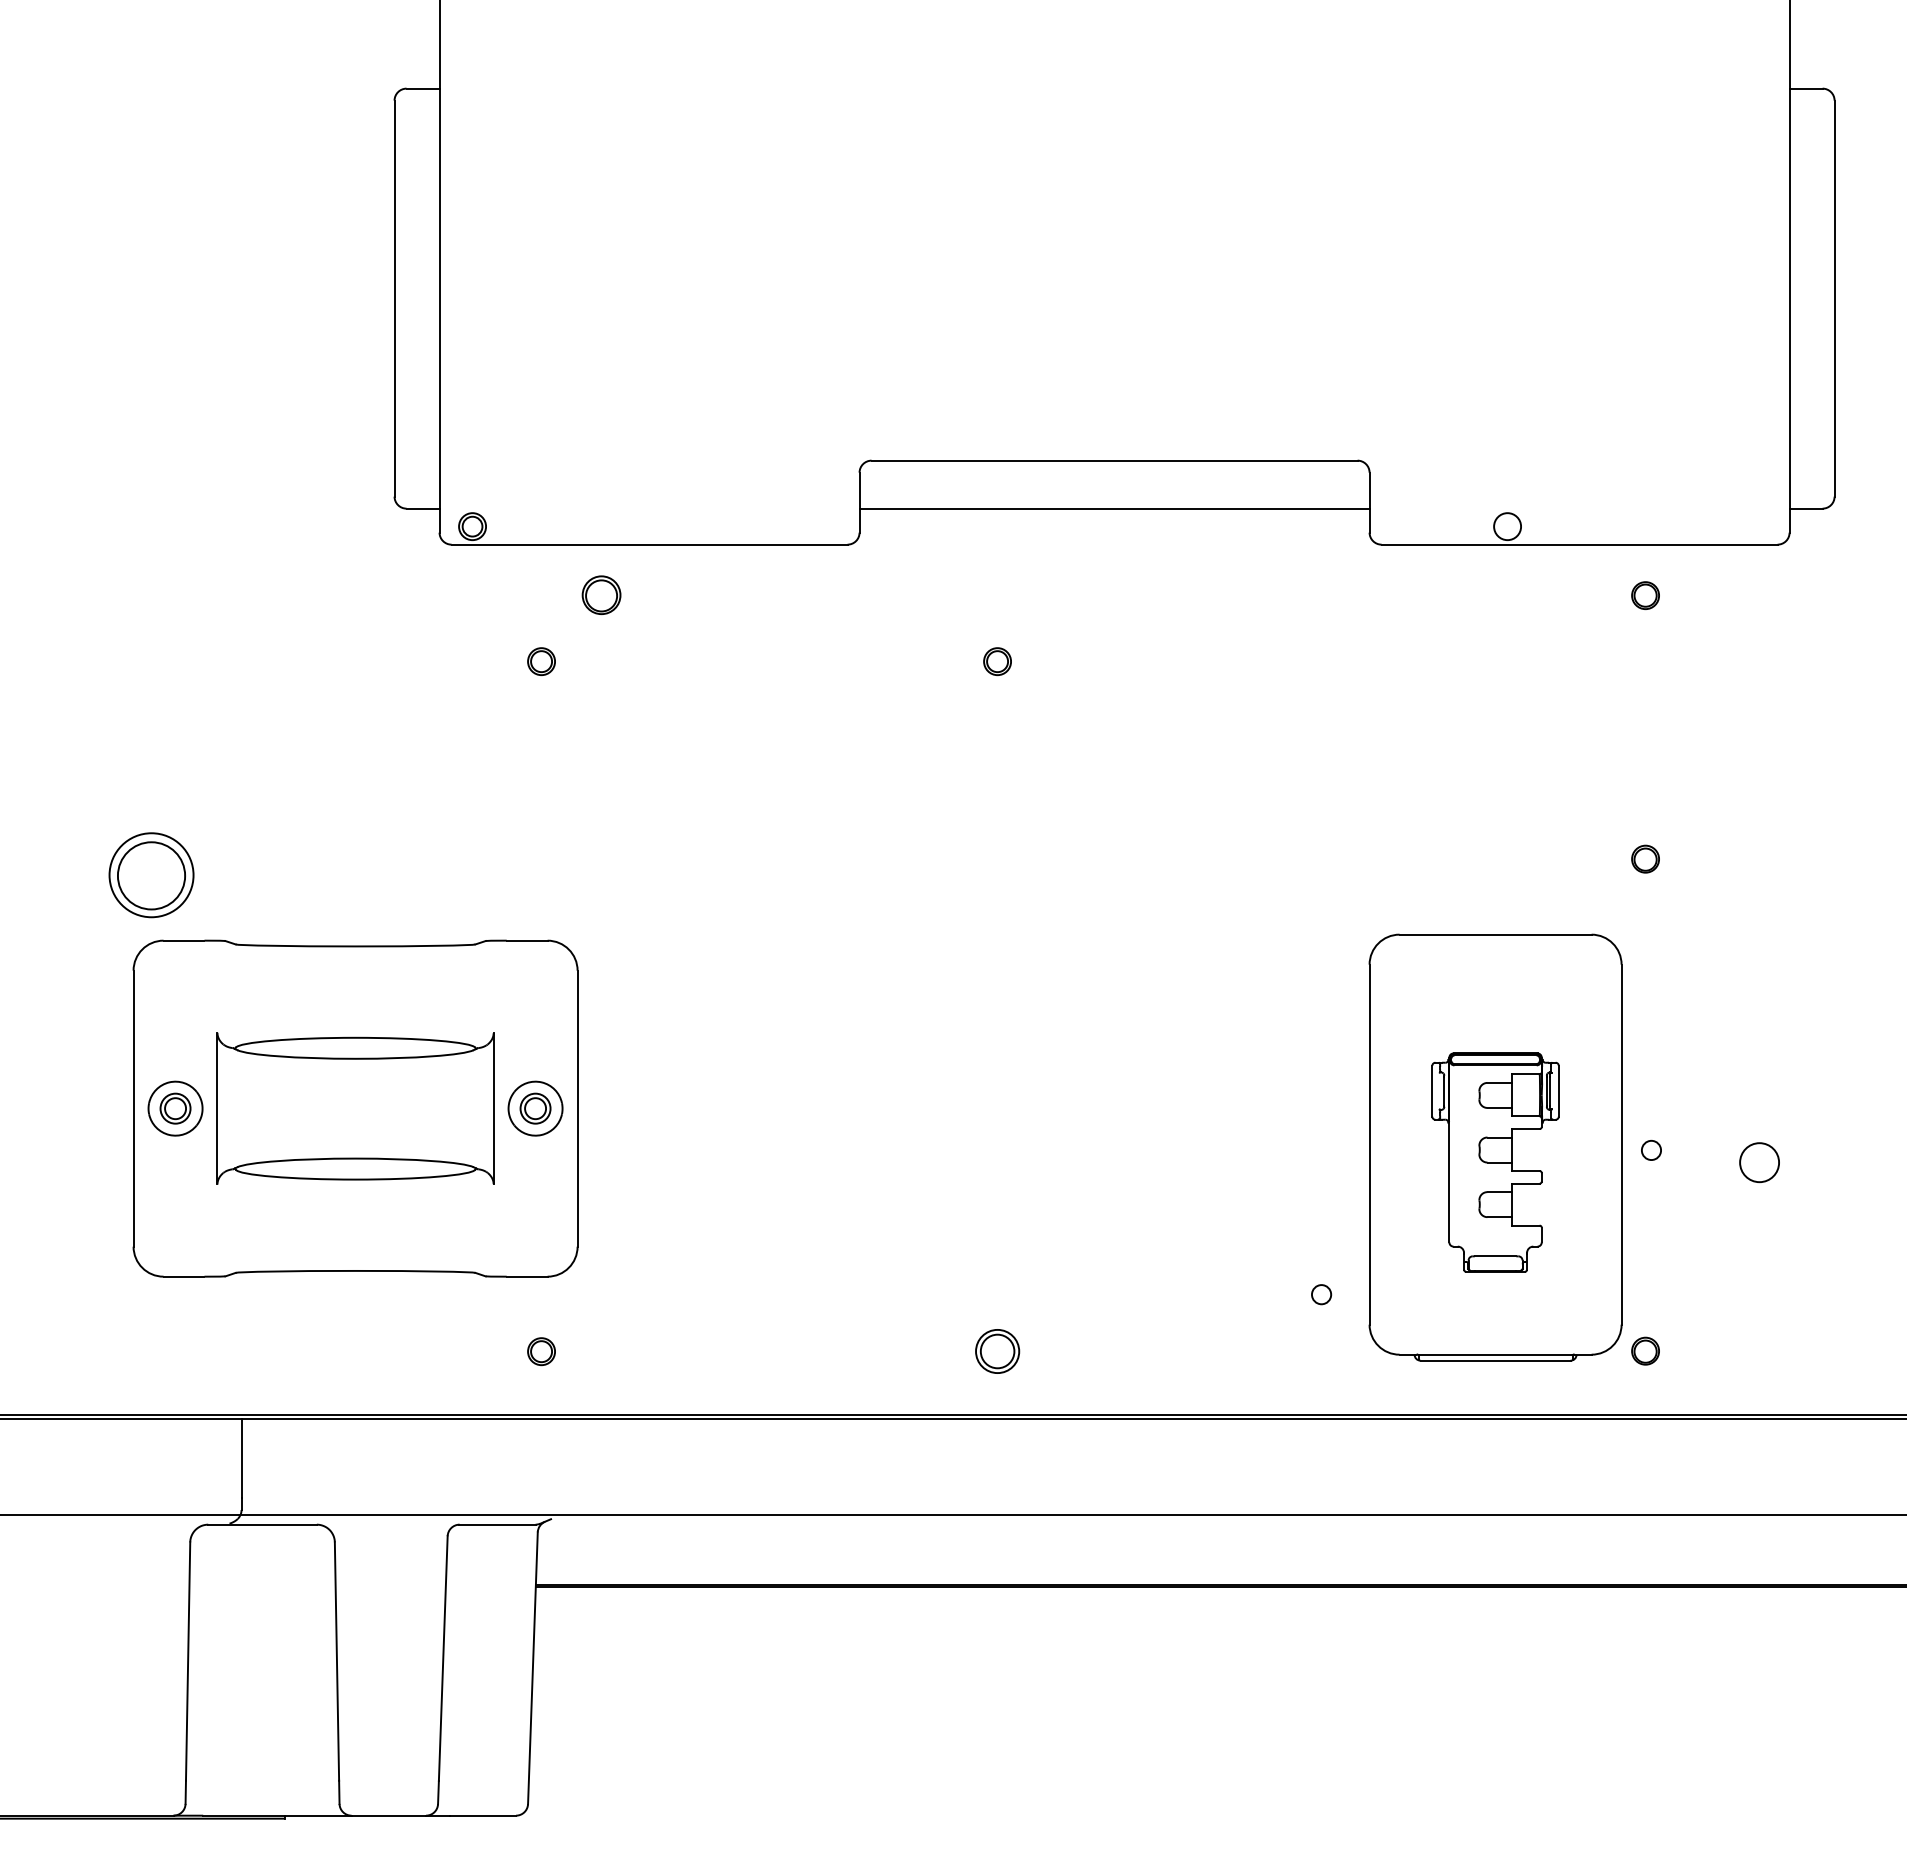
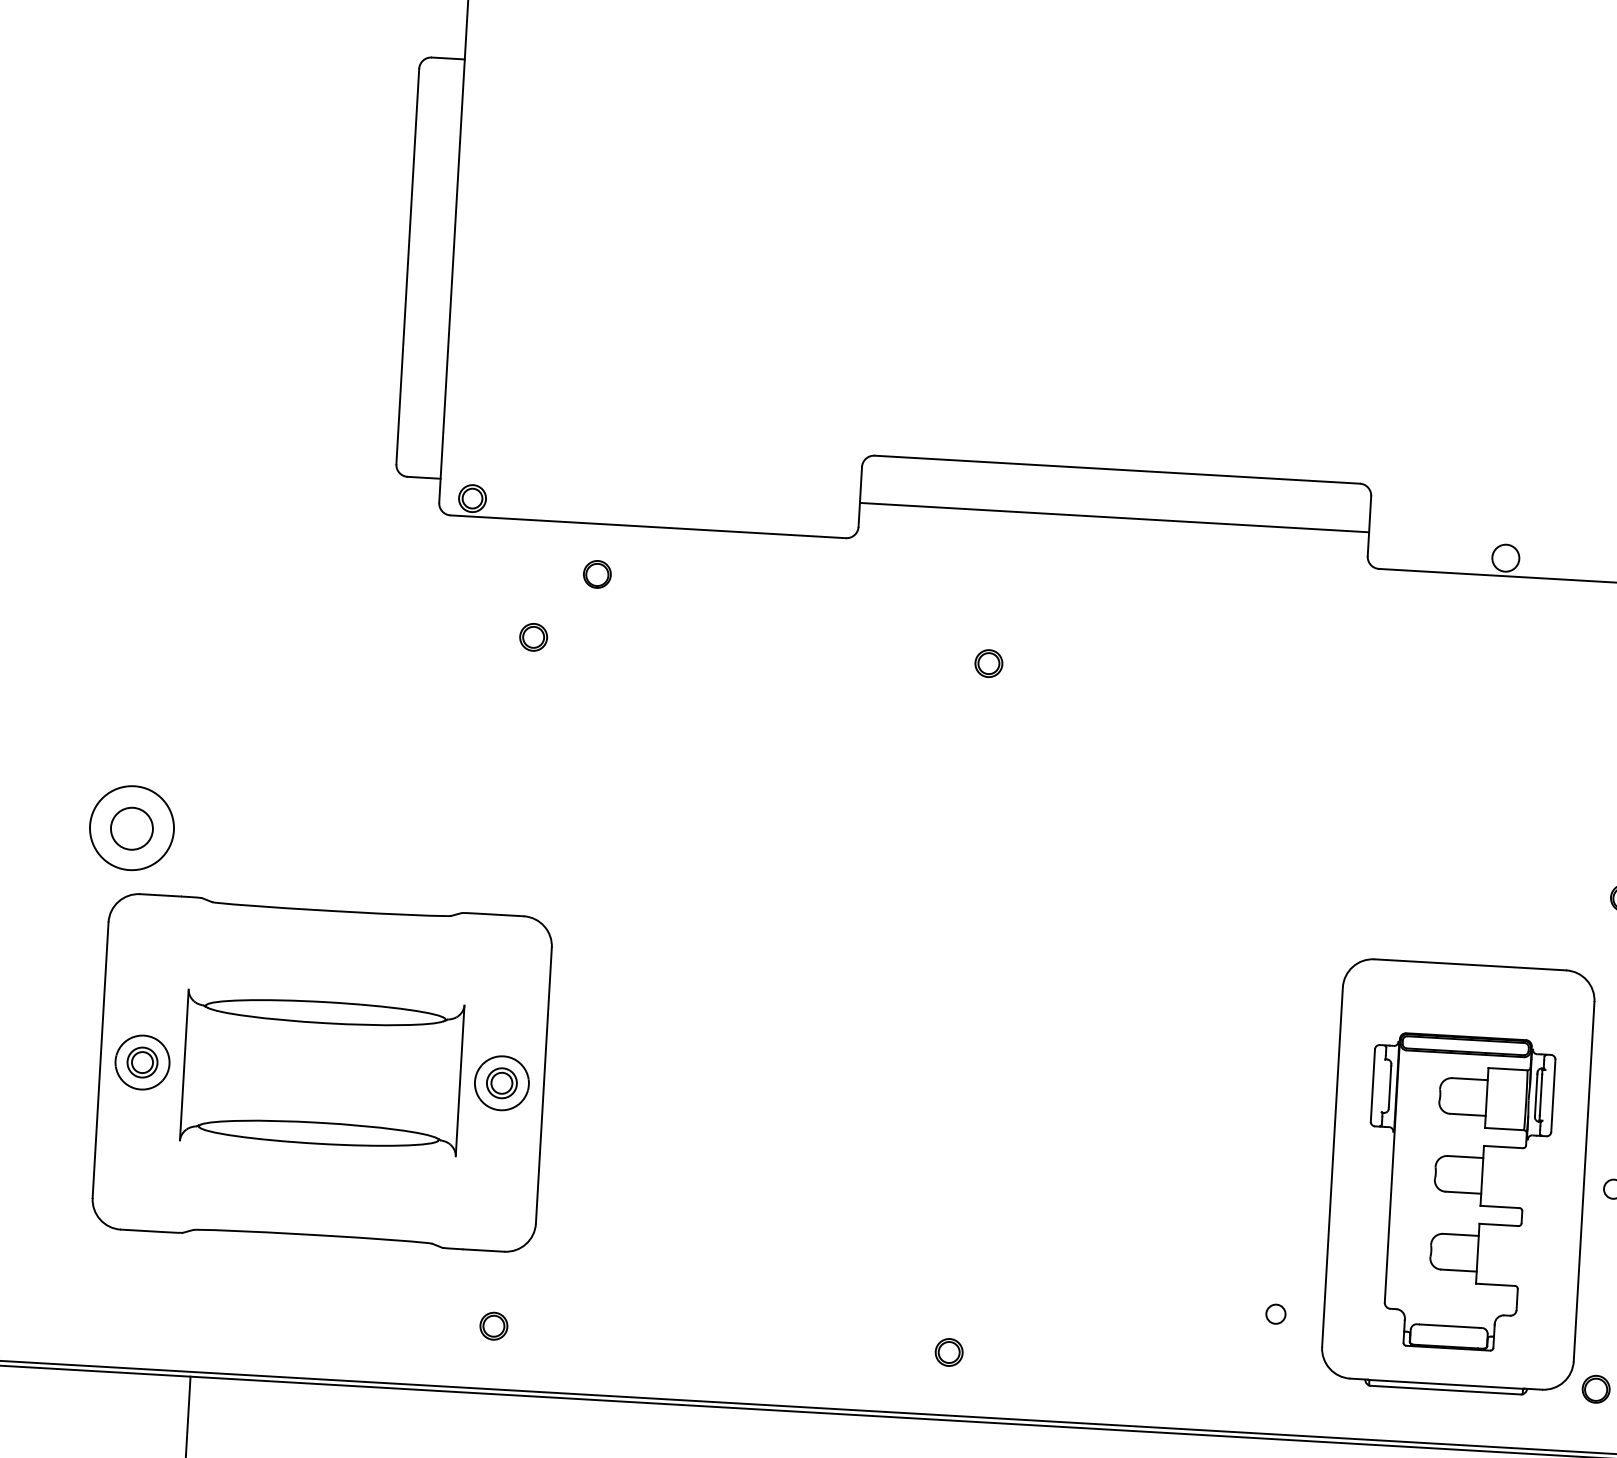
part: (601, 594) -> (597, 573), size x0.71
circle: (151, 875) -> (131, 828), size x0.62
part: (1495, 1162) -> (1457, 1192), size x1.43
part: (997, 1351) -> (949, 1352), size x0.62

